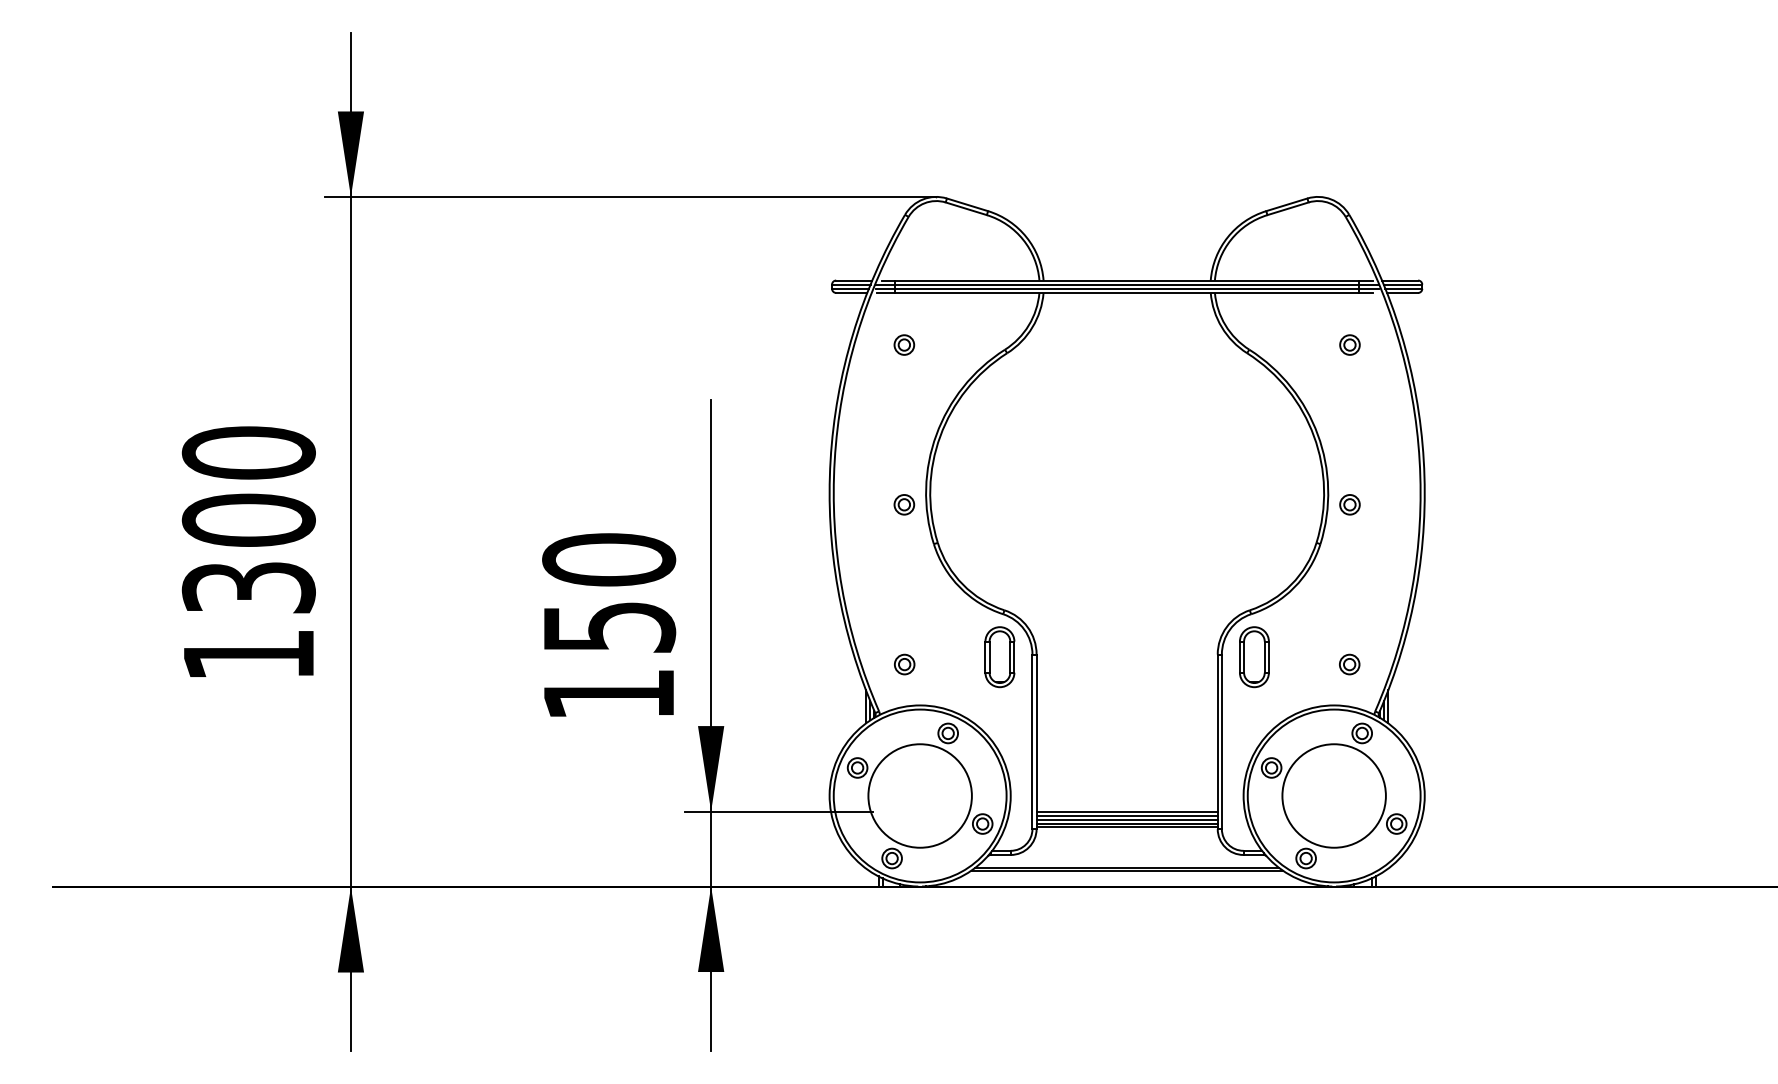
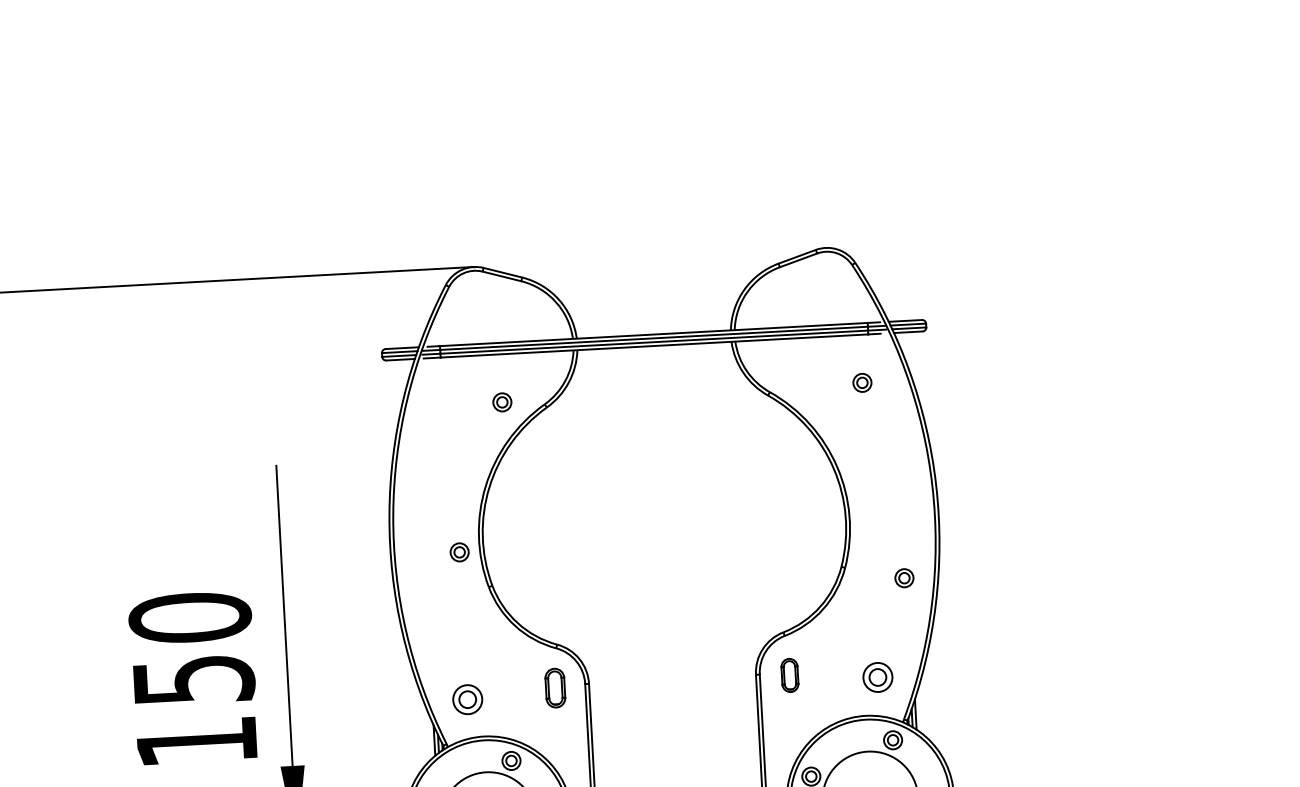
part: (904, 344) -> (502, 401), moved
part: (1349, 504) -> (903, 577), moved
part: (999, 657) -> (554, 688), size x0.7
part: (1254, 657) -> (790, 675), size x0.6
part: (904, 664) -> (467, 699), size x1.6
part: (1349, 664) -> (877, 677), size x1.6

